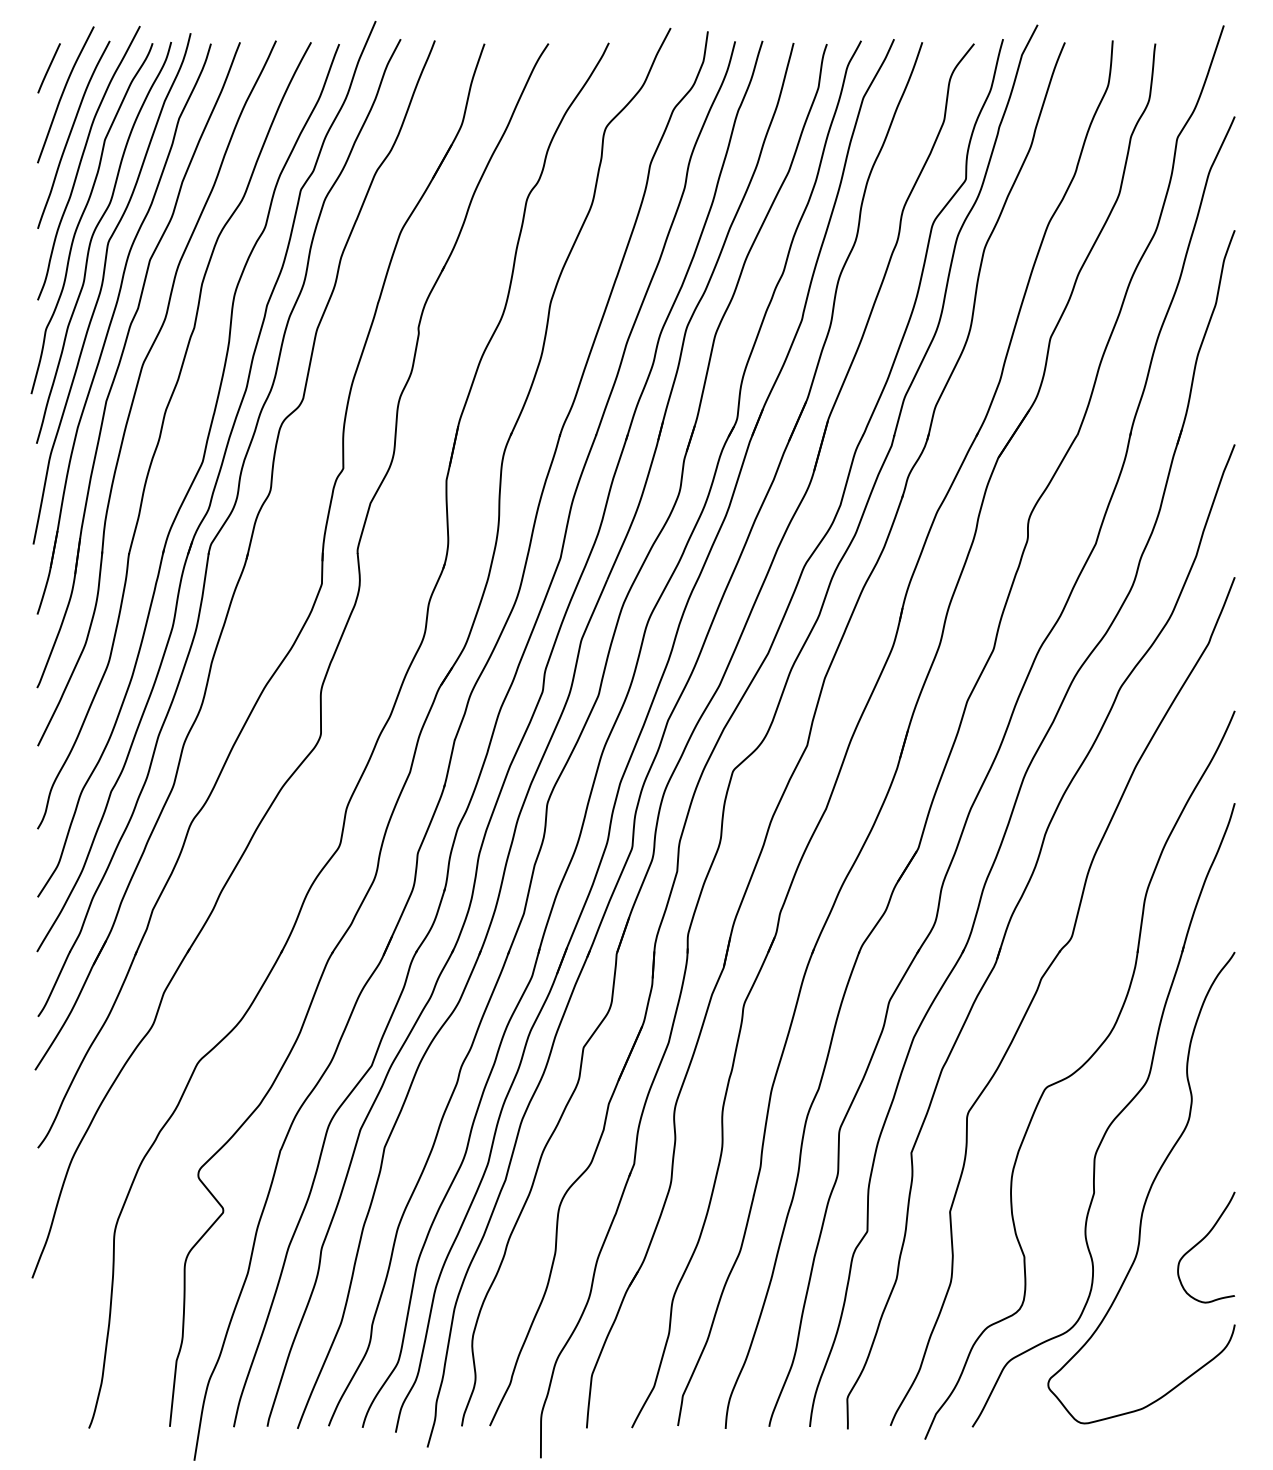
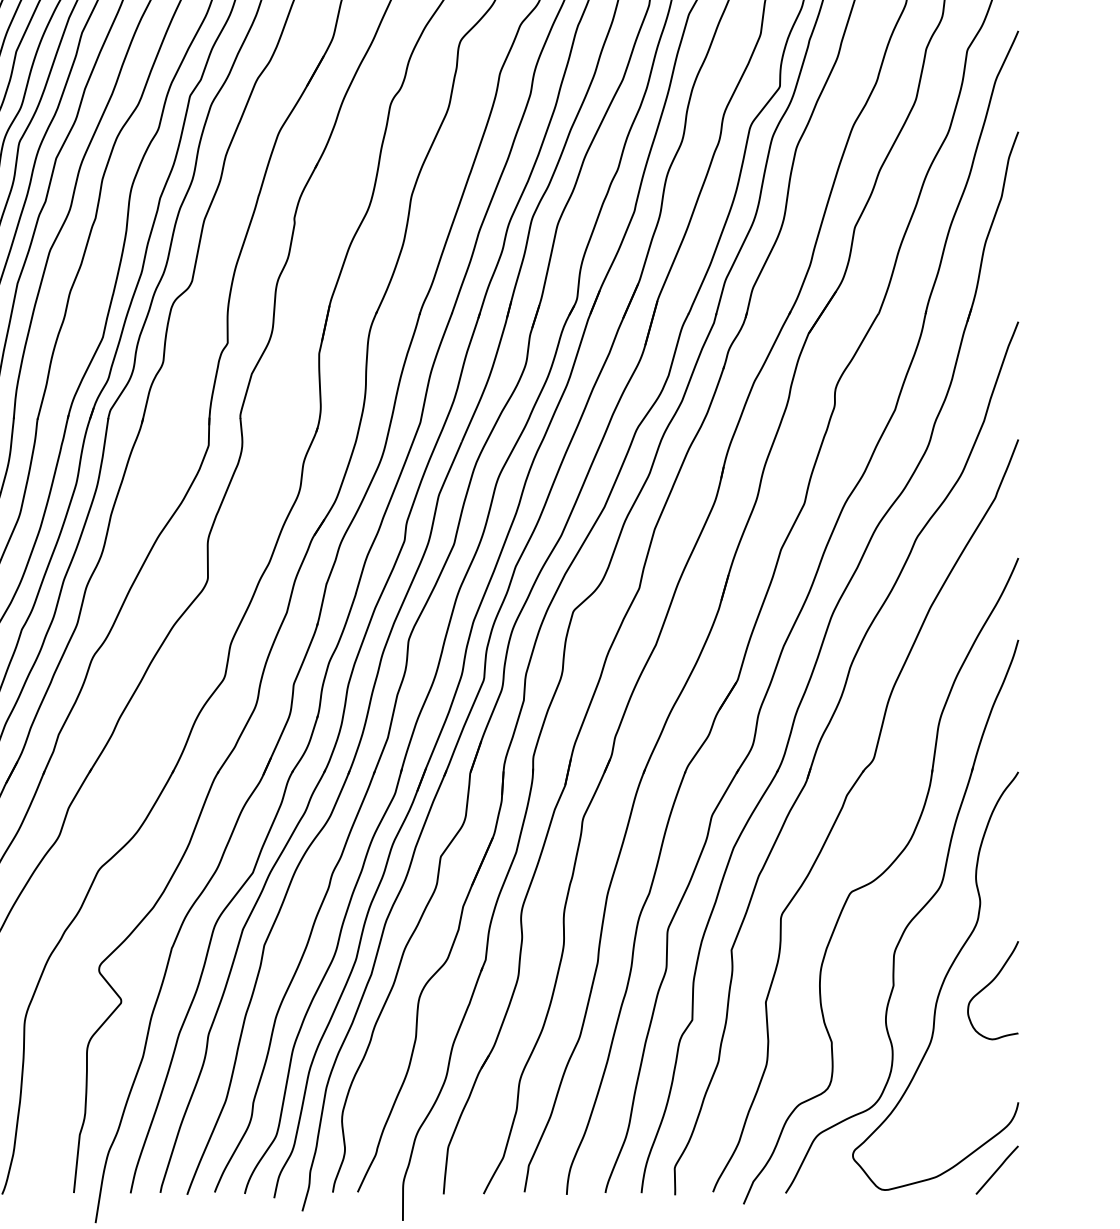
curve: (1201, 1241) -> (988, 985), moved
line: (1210, 1400) -> (996, 1169), added

